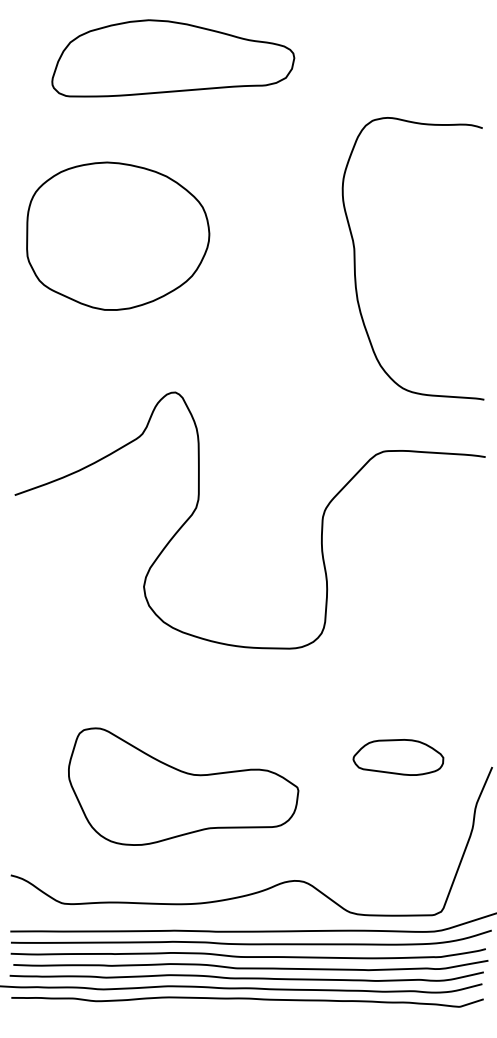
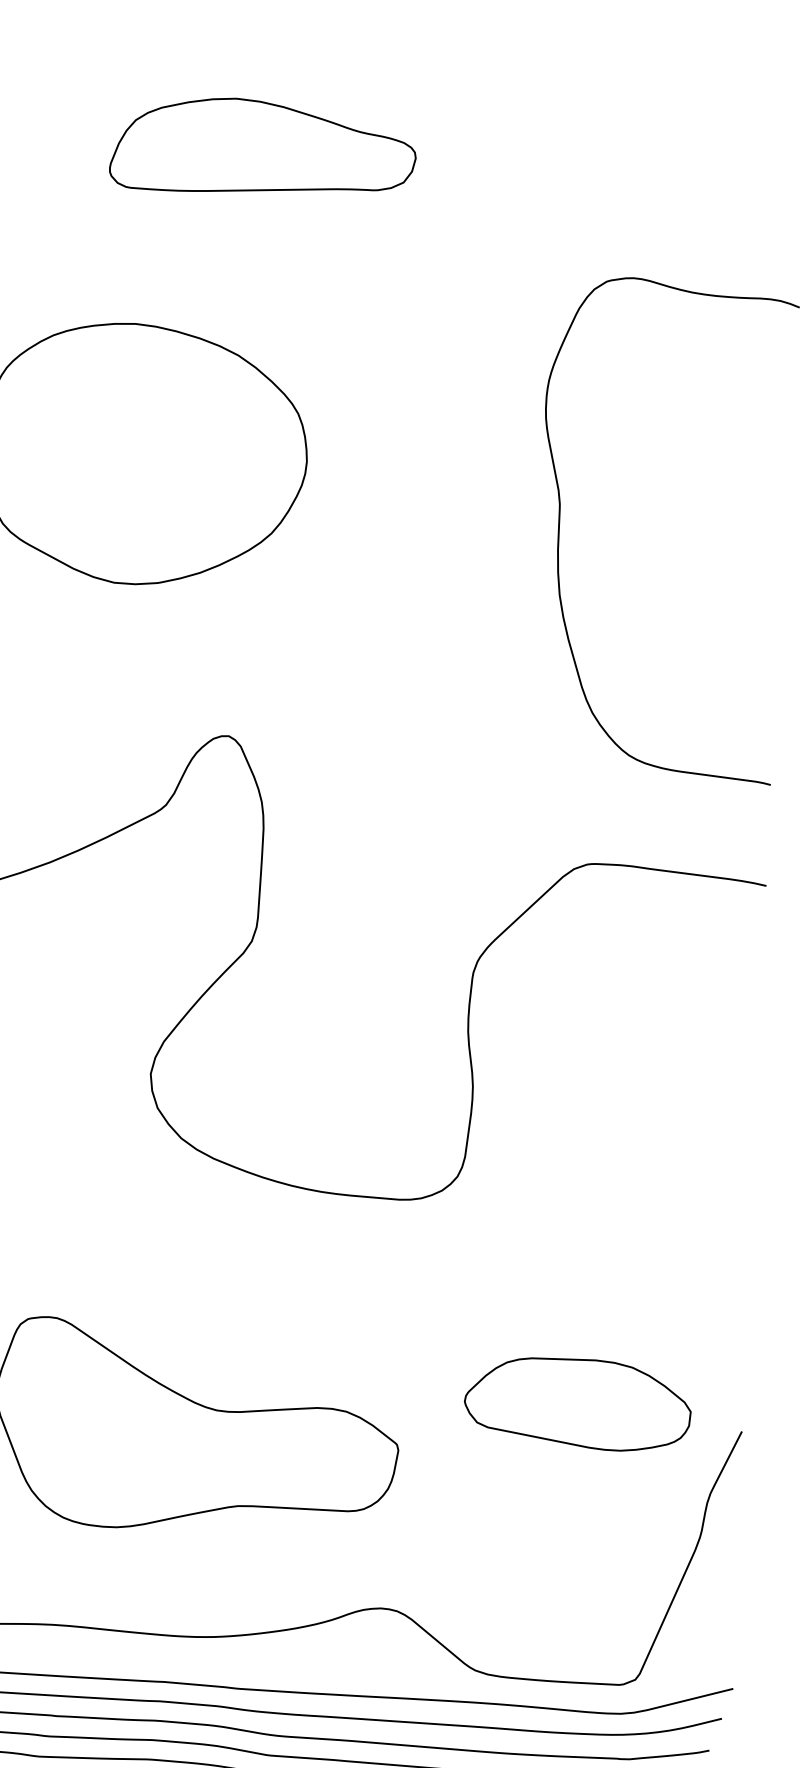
part: (172, 58) -> (262, 148), size x0.71
part: (398, 757) -> (578, 1403), size x1.43

